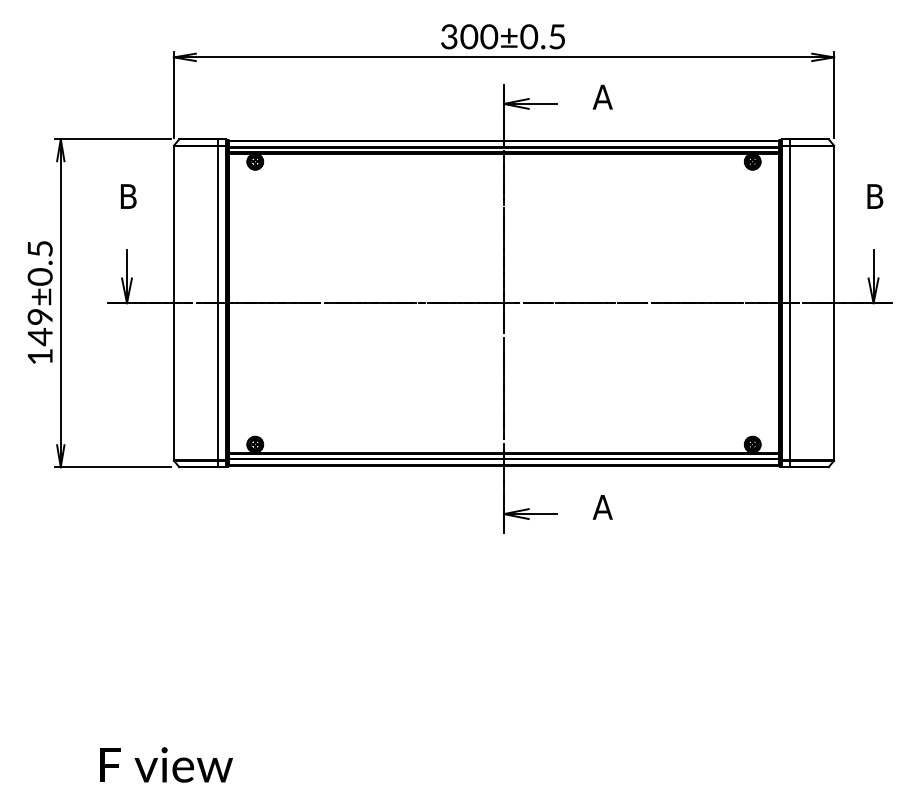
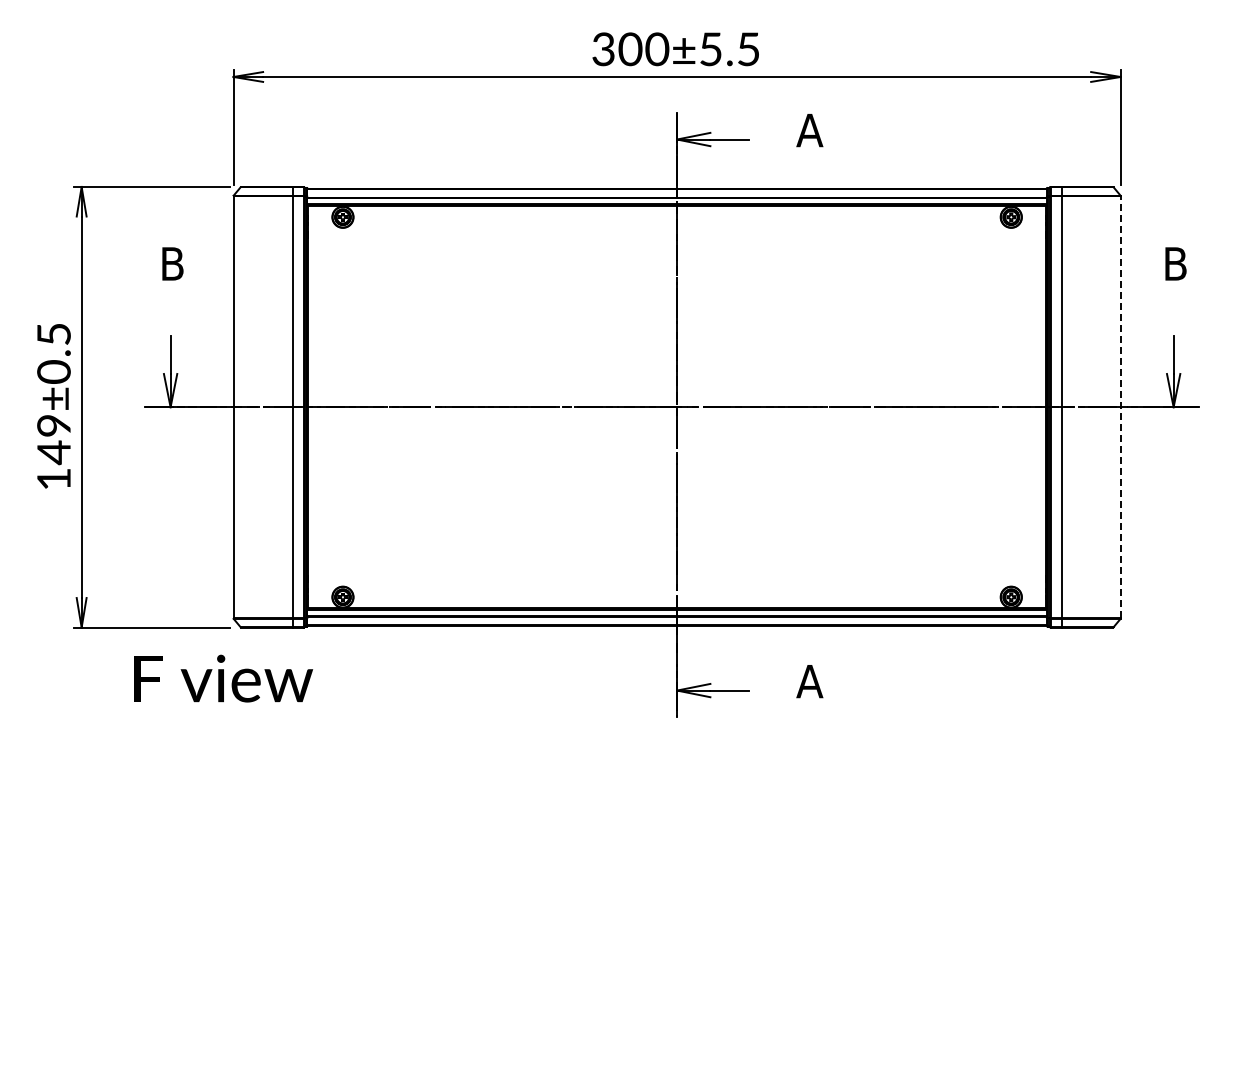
text: (528, 36) -> (710, 49), 300±0.5 -> 300±5.5
line: (834, 302) -> (1120, 406), solid -> dashed
text: (166, 764) -> (223, 678), moved

